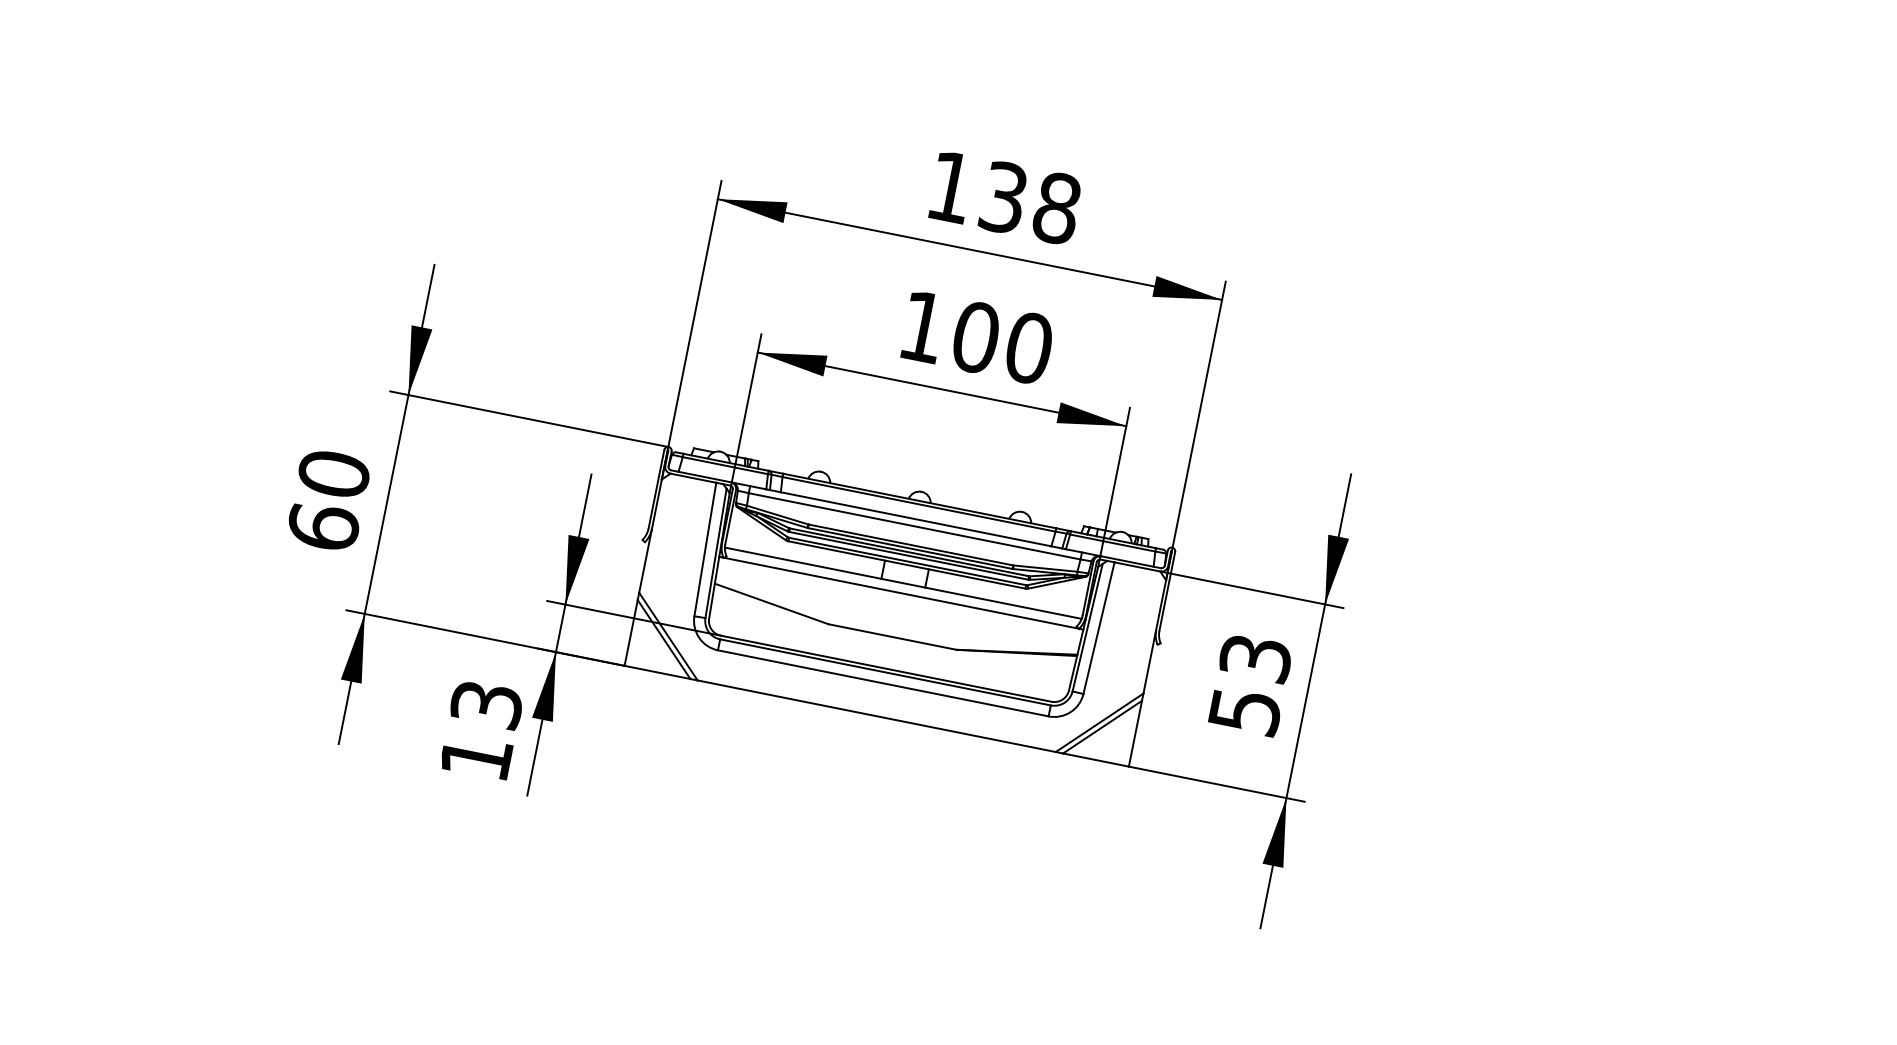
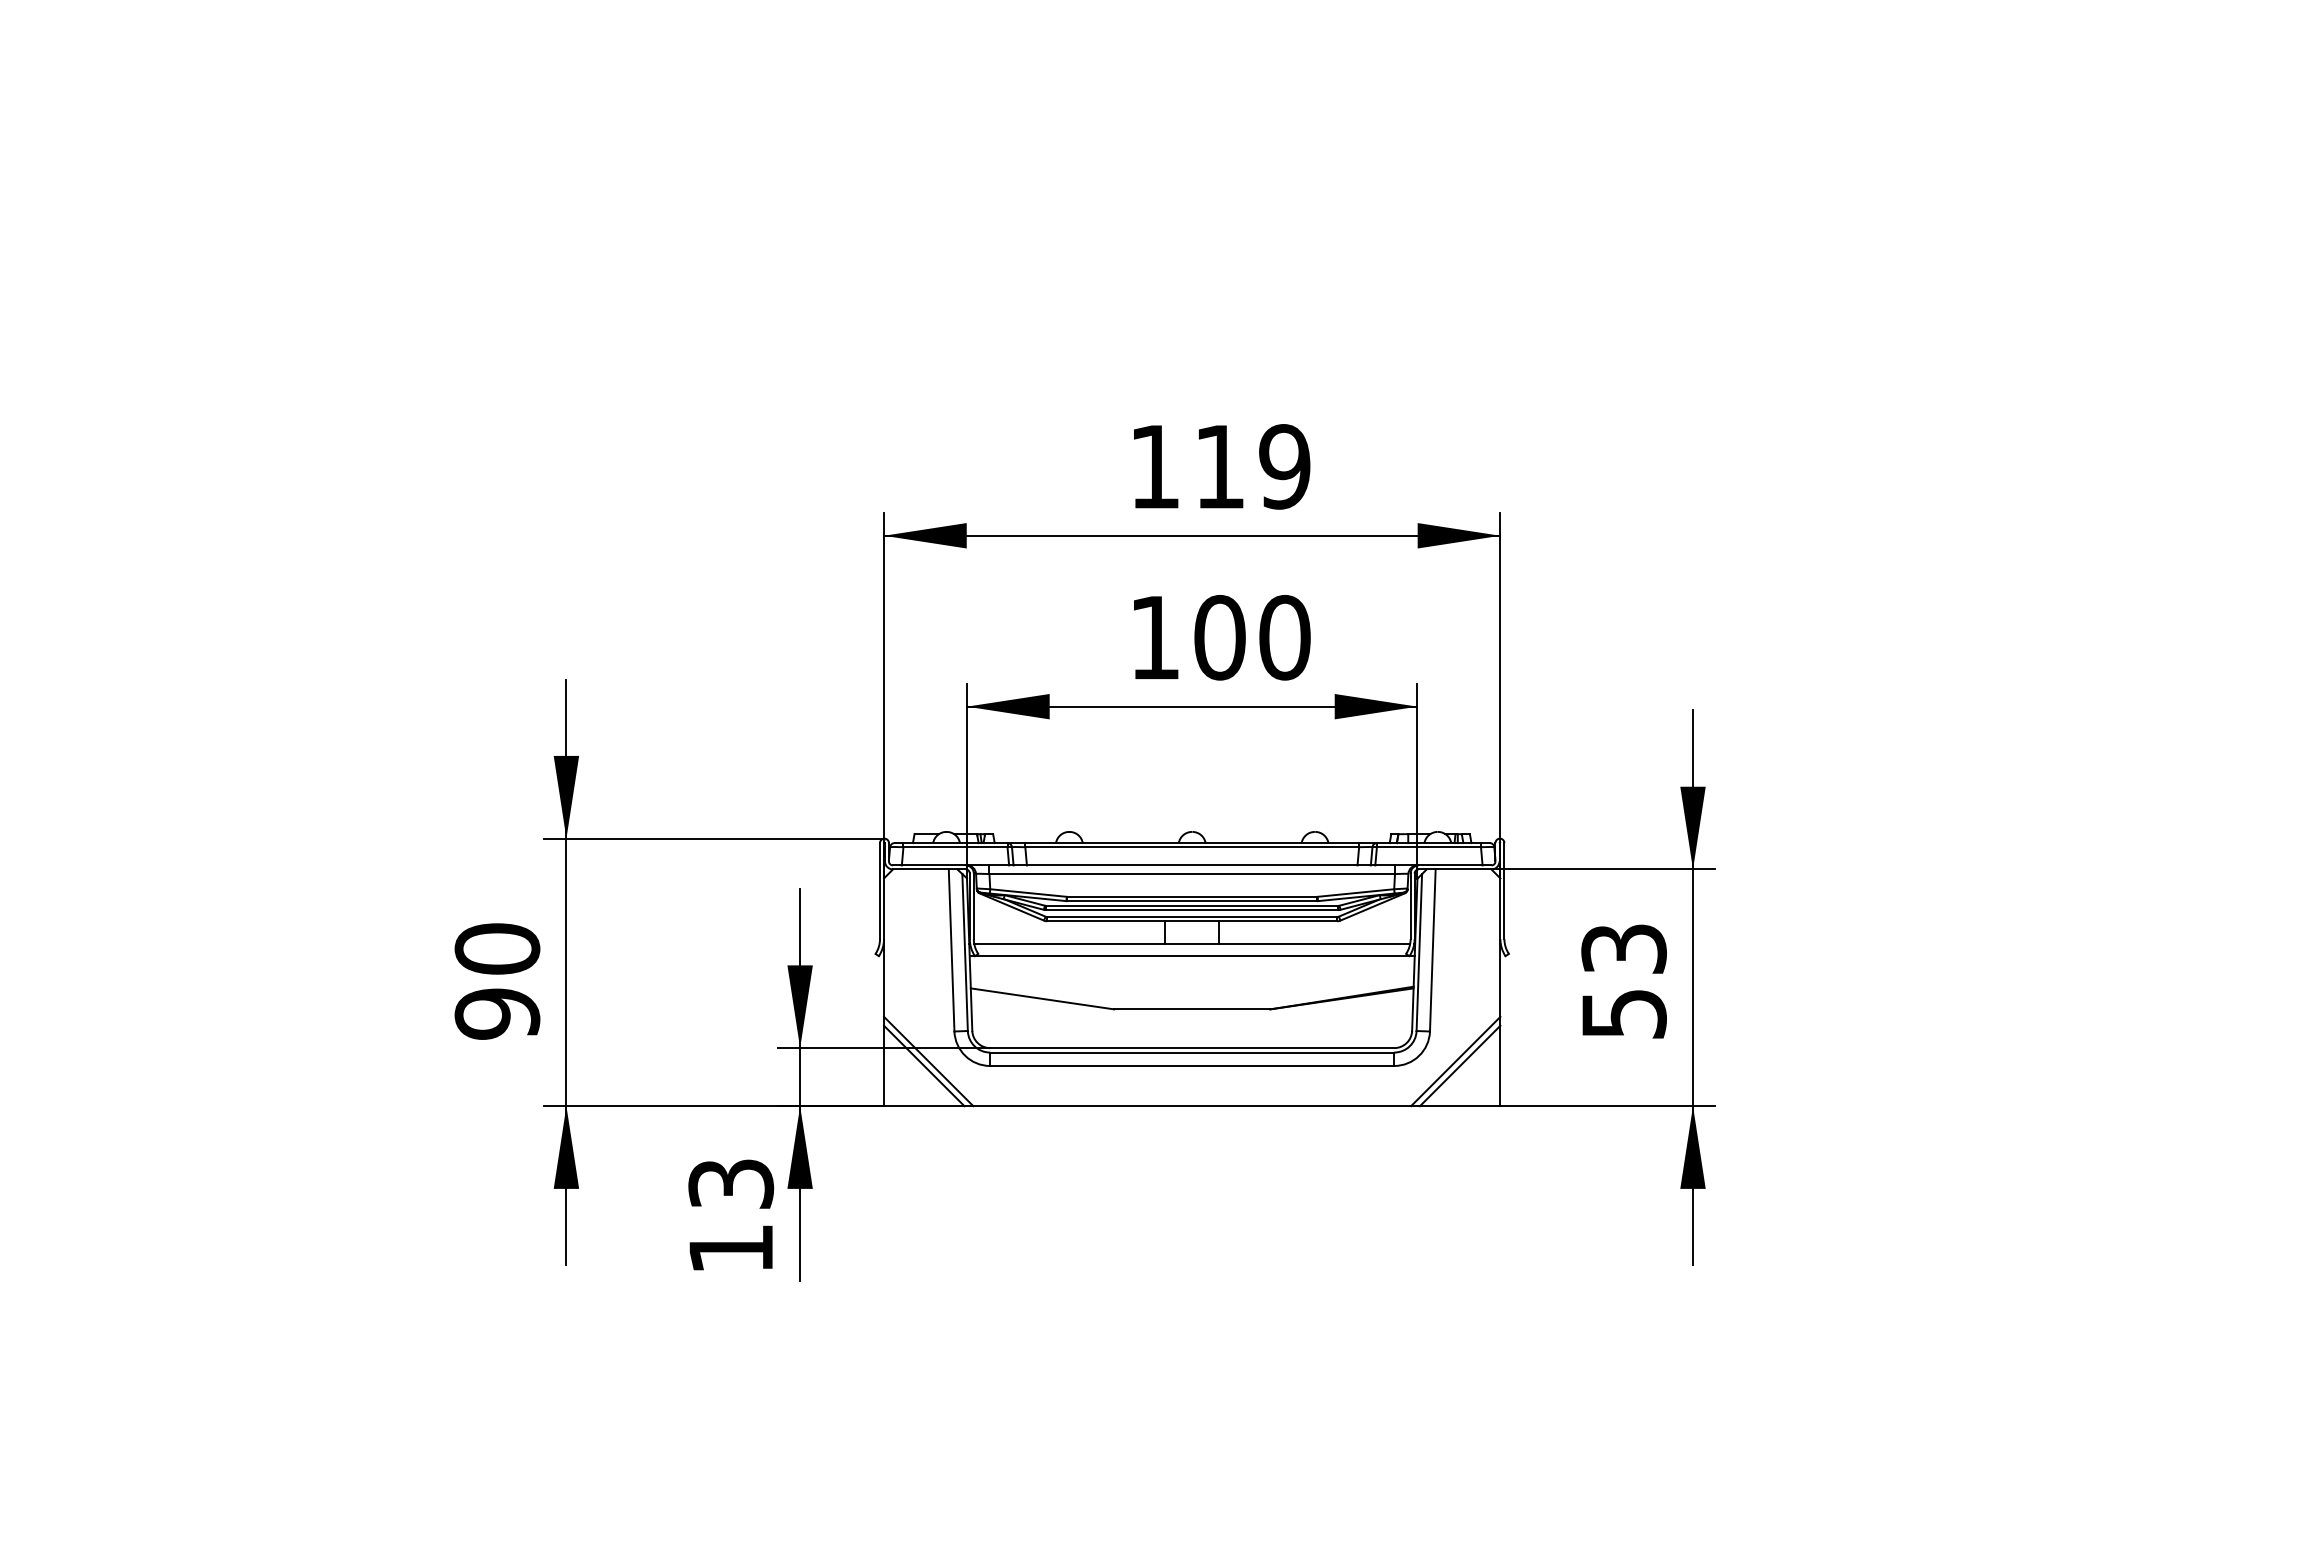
text: (1030, 202) -> (1252, 466), 138 -> 119
text: (323, 526) -> (497, 1013), 60 -> 90

